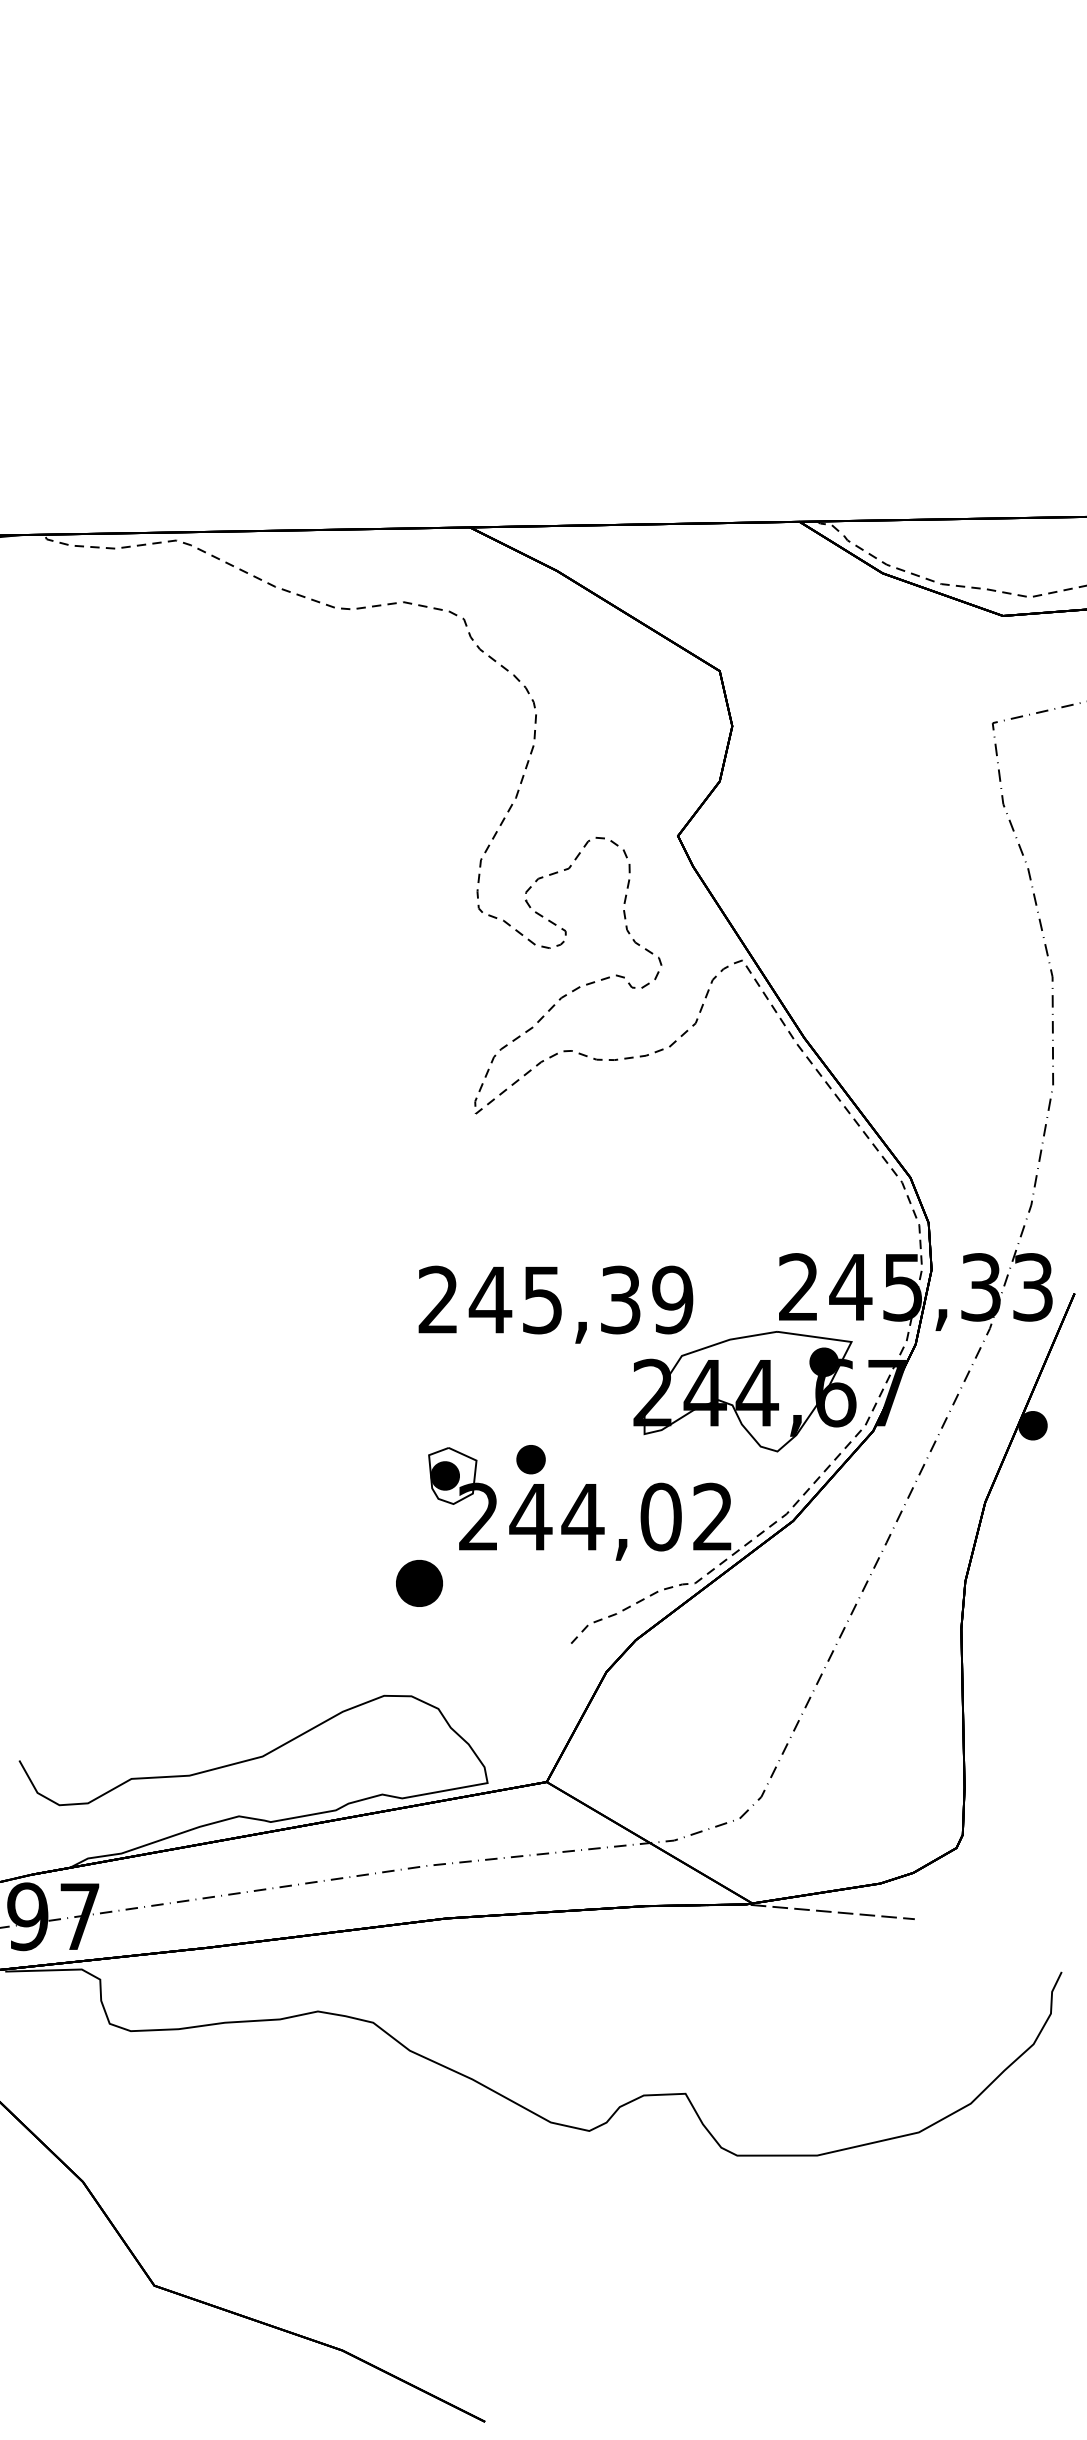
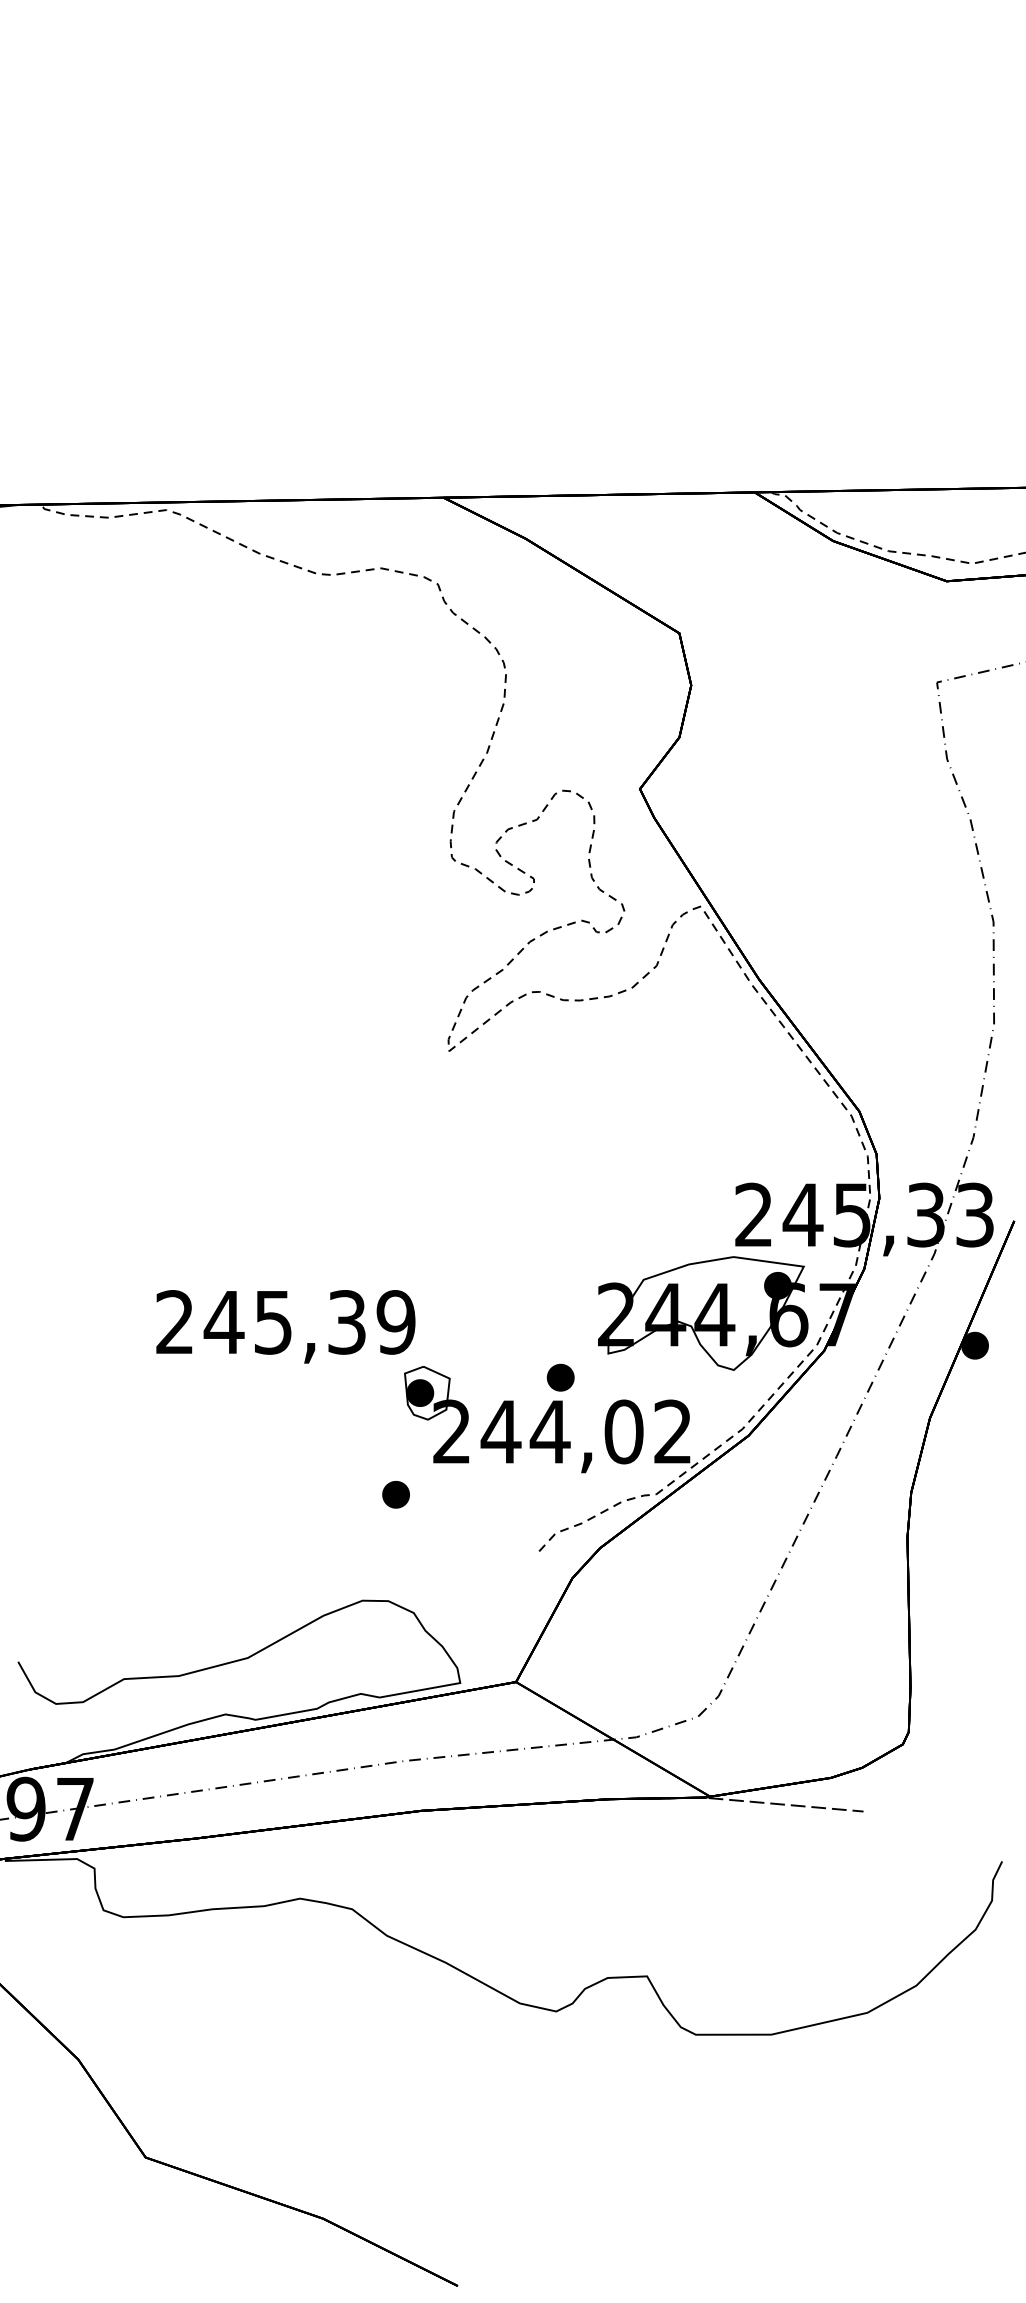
text: (555, 1304) -> (285, 1326), moved
part: (530, 1459) -> (560, 1377), moved
part: (419, 1583) -> (395, 1494), size x0.62

